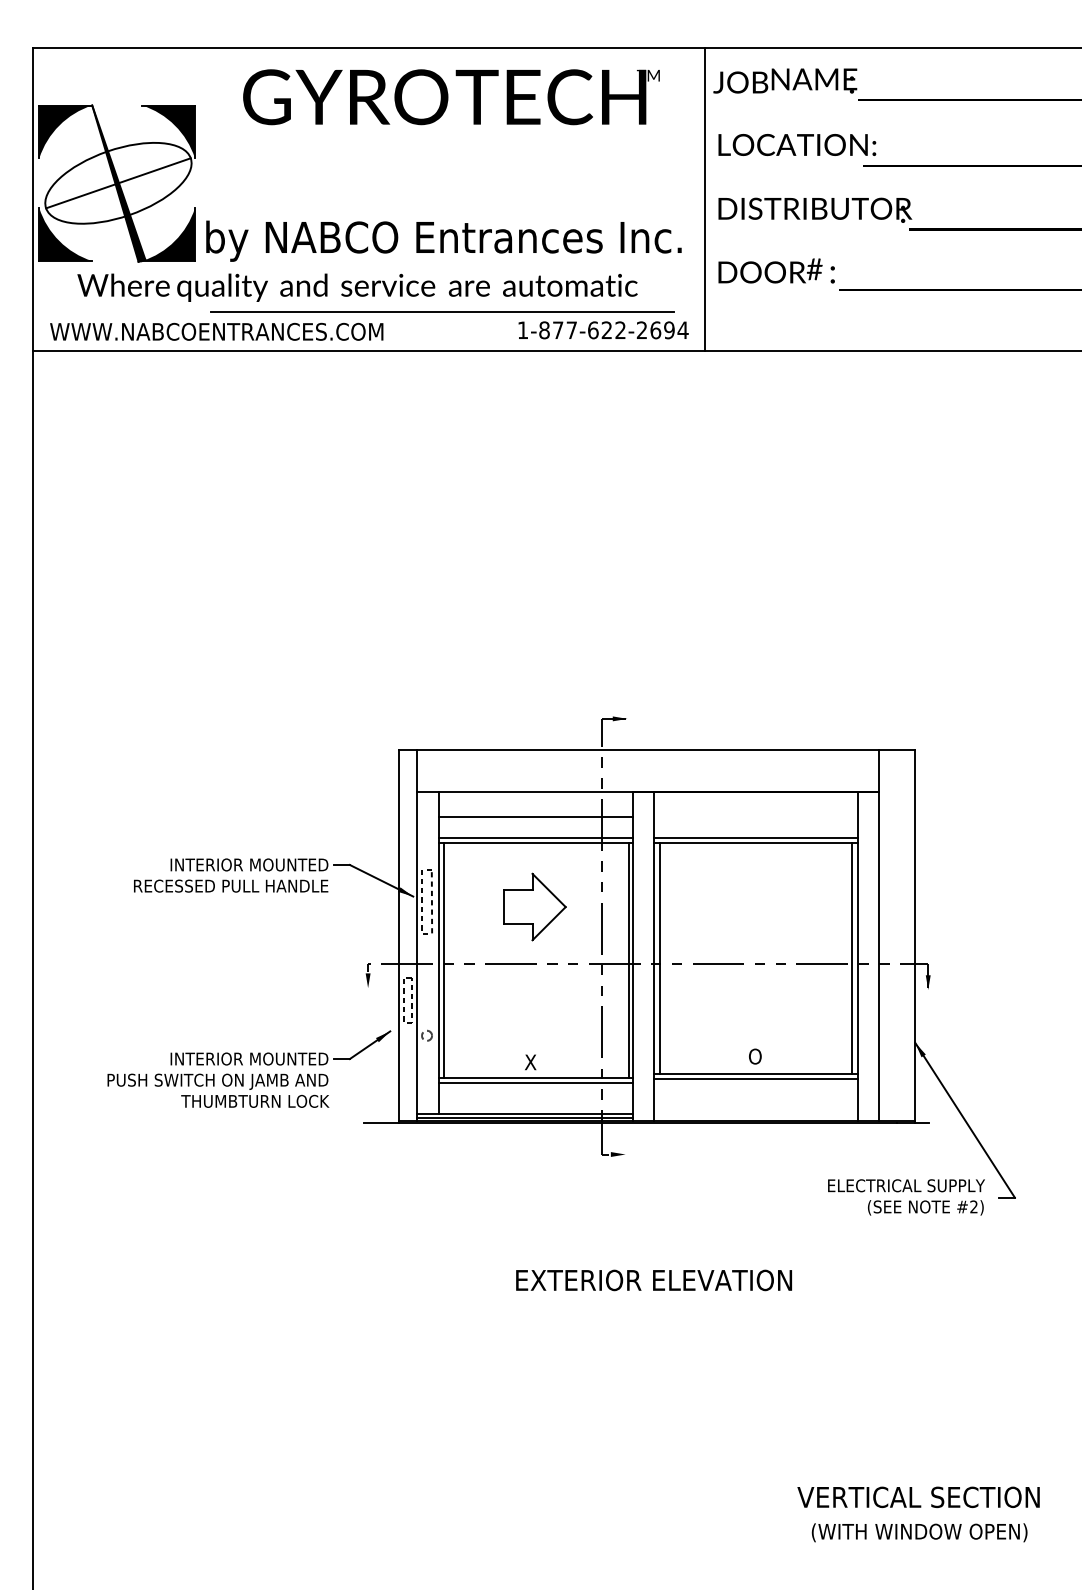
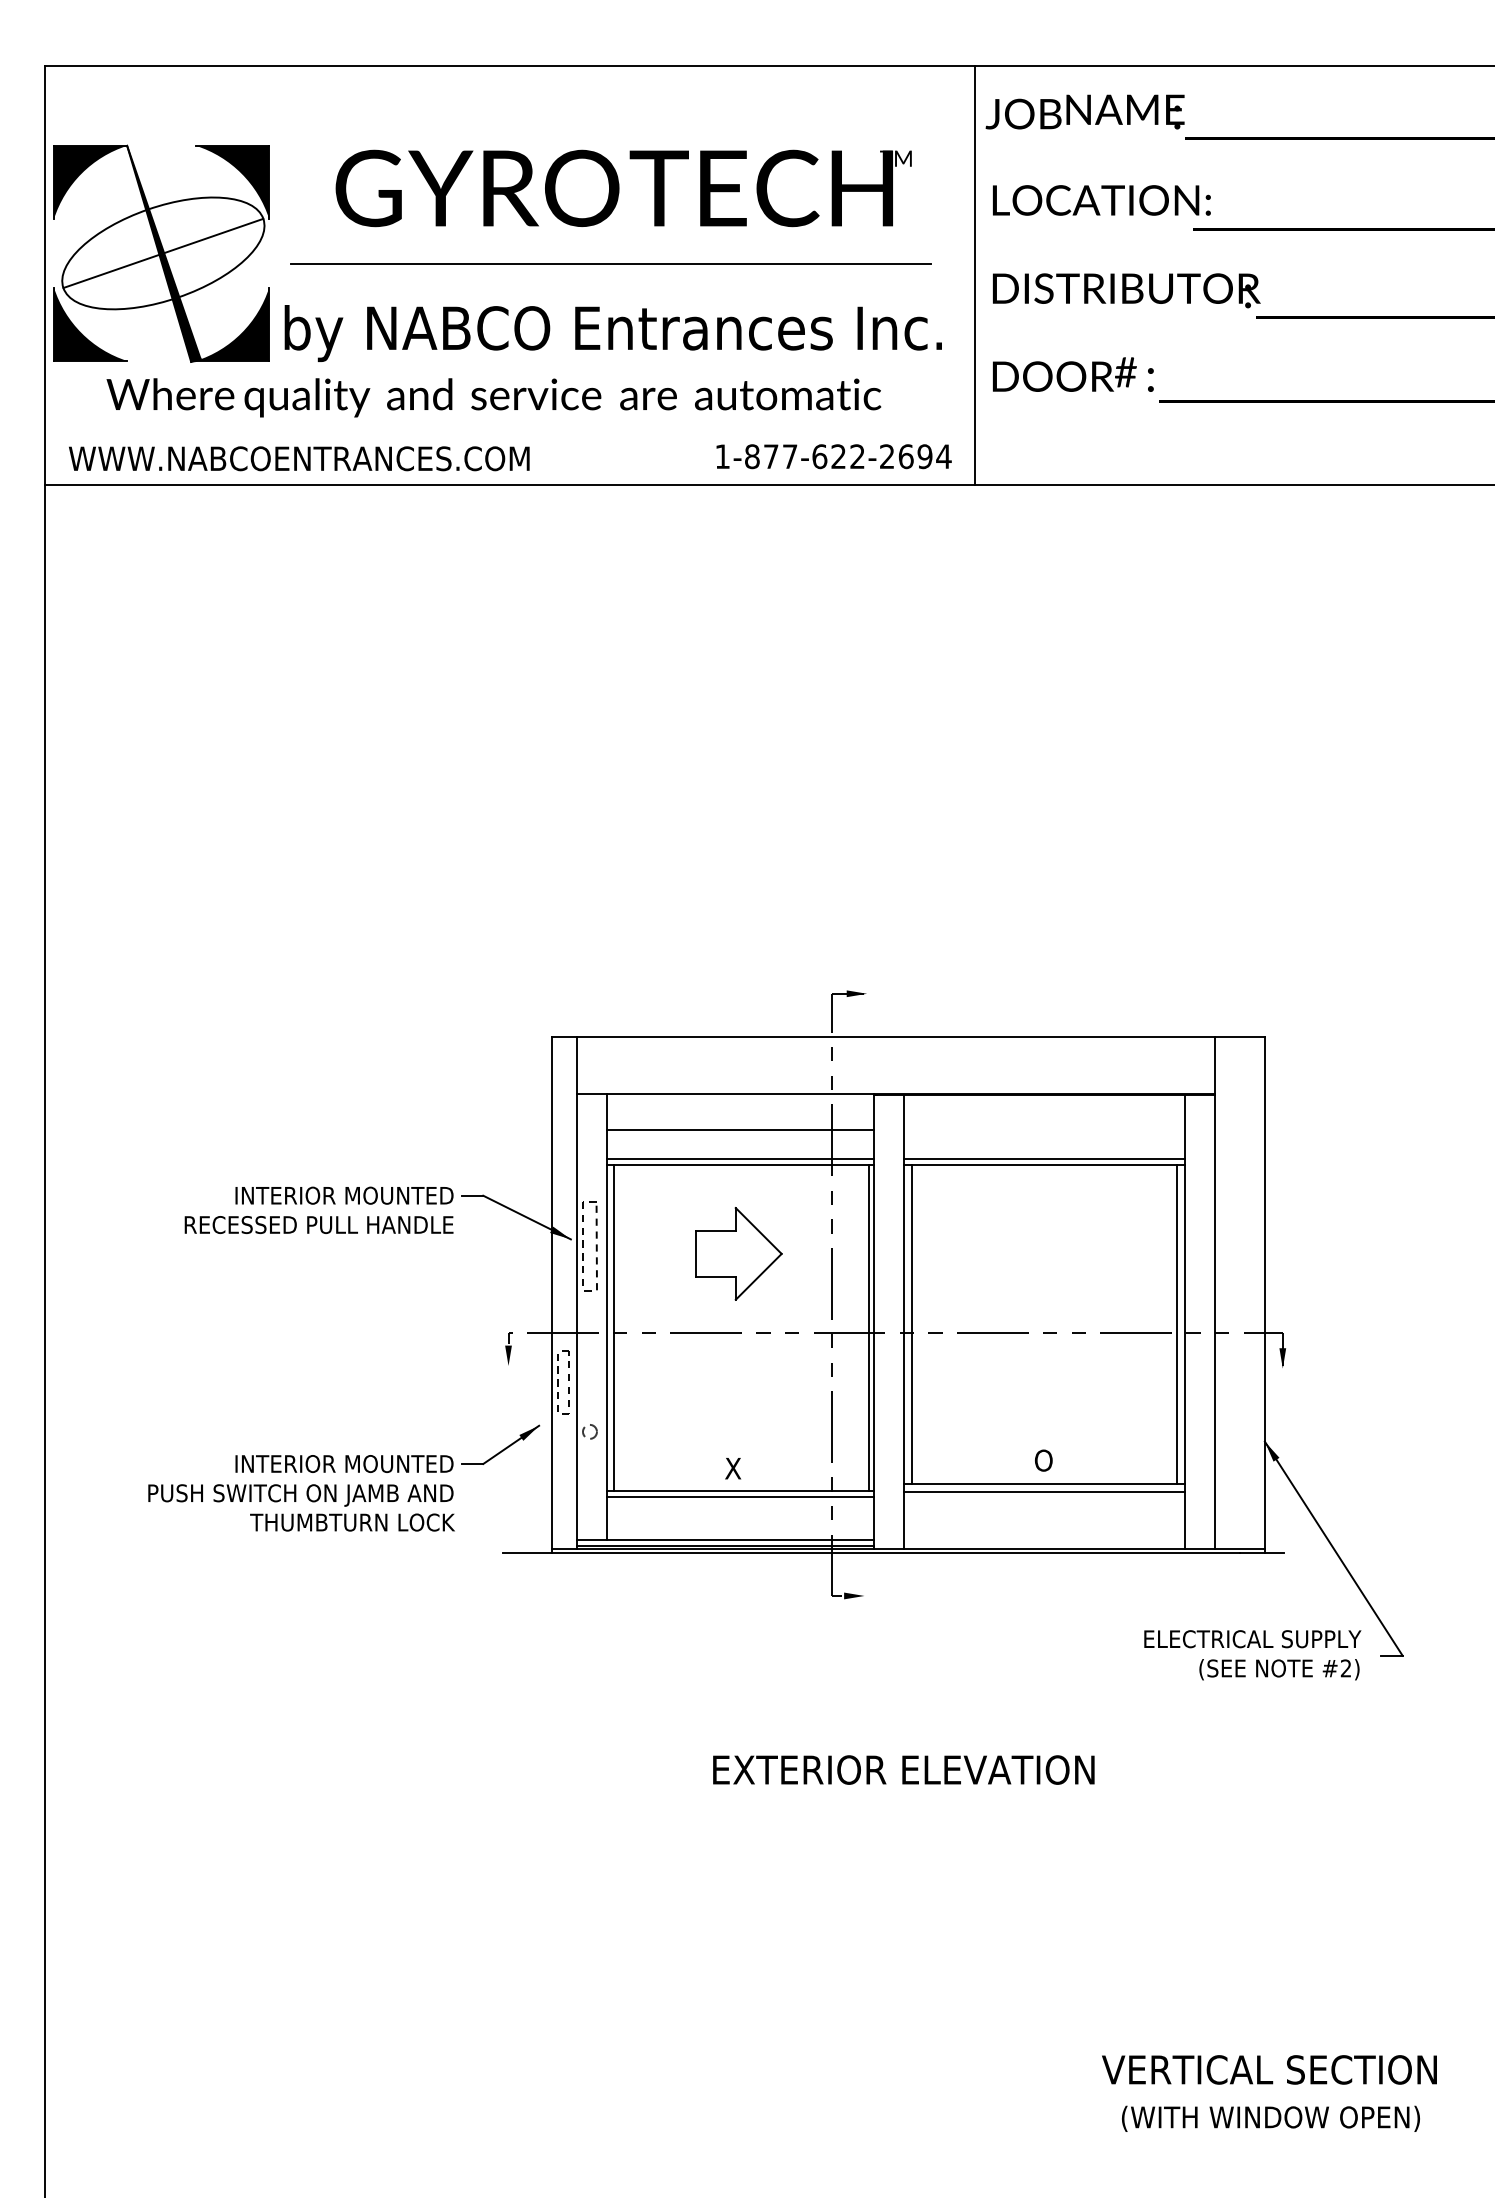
text: (451, 97) -> (623, 188), moved
line: (441, 311) -> (610, 263), moved

